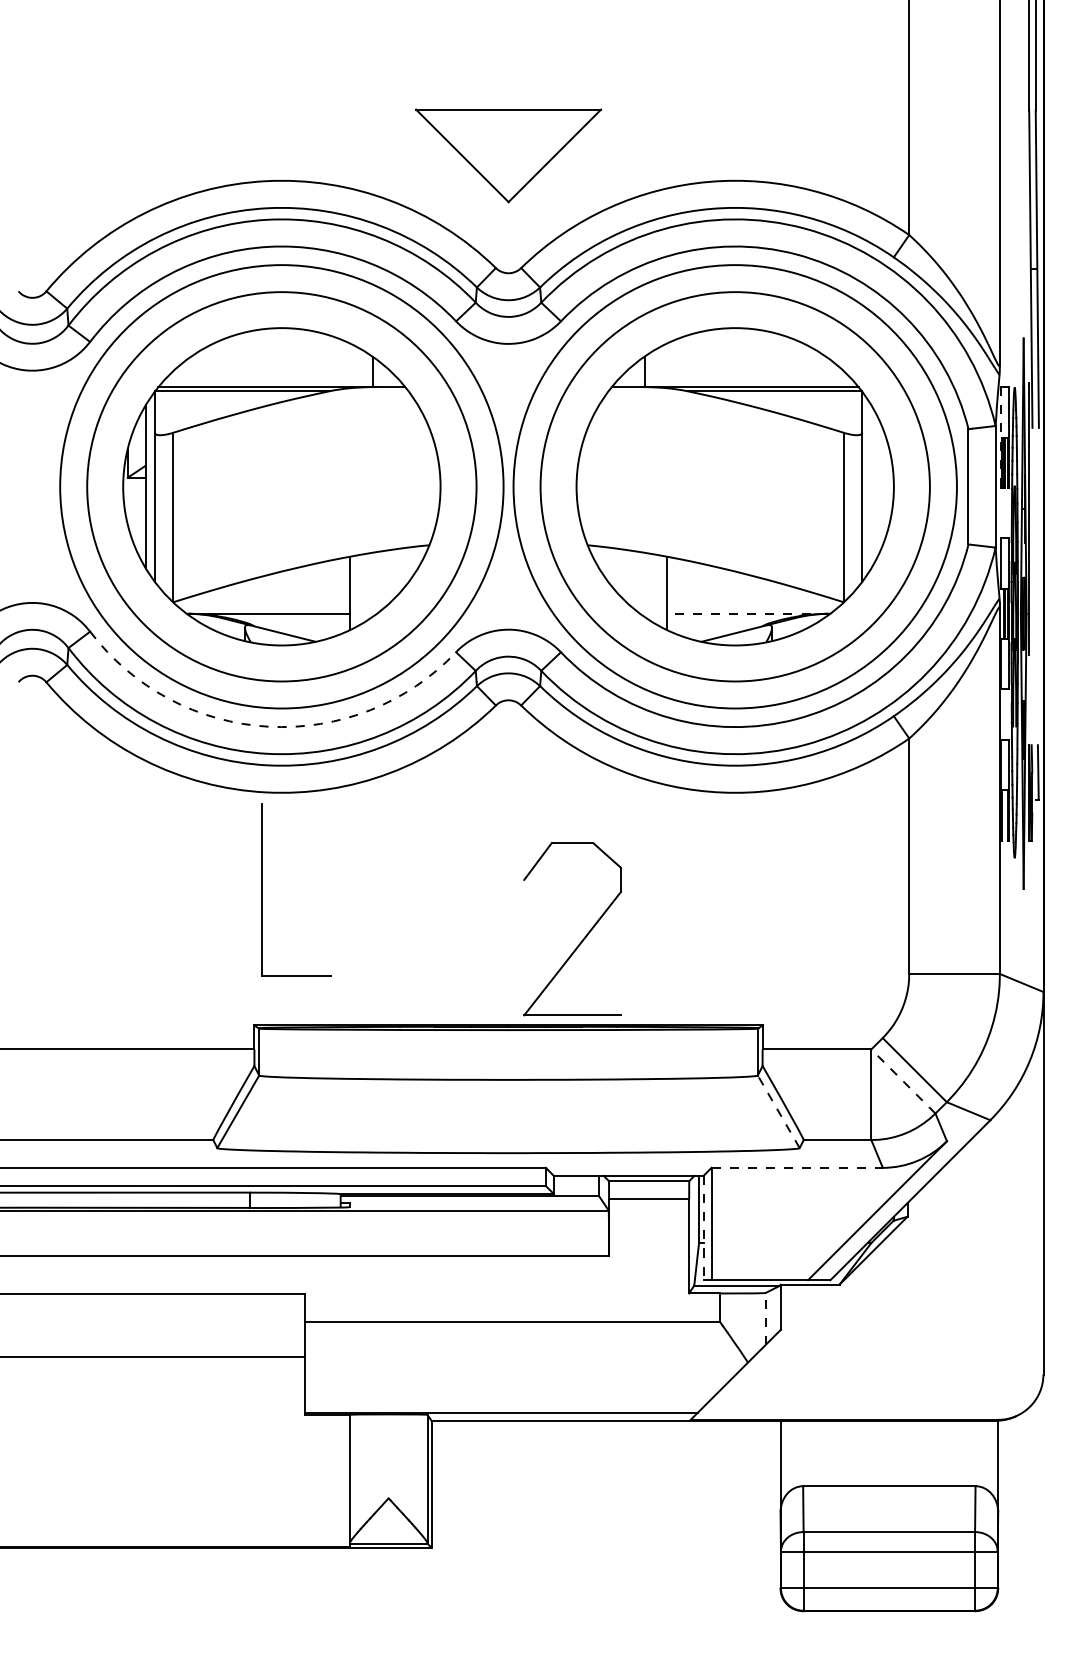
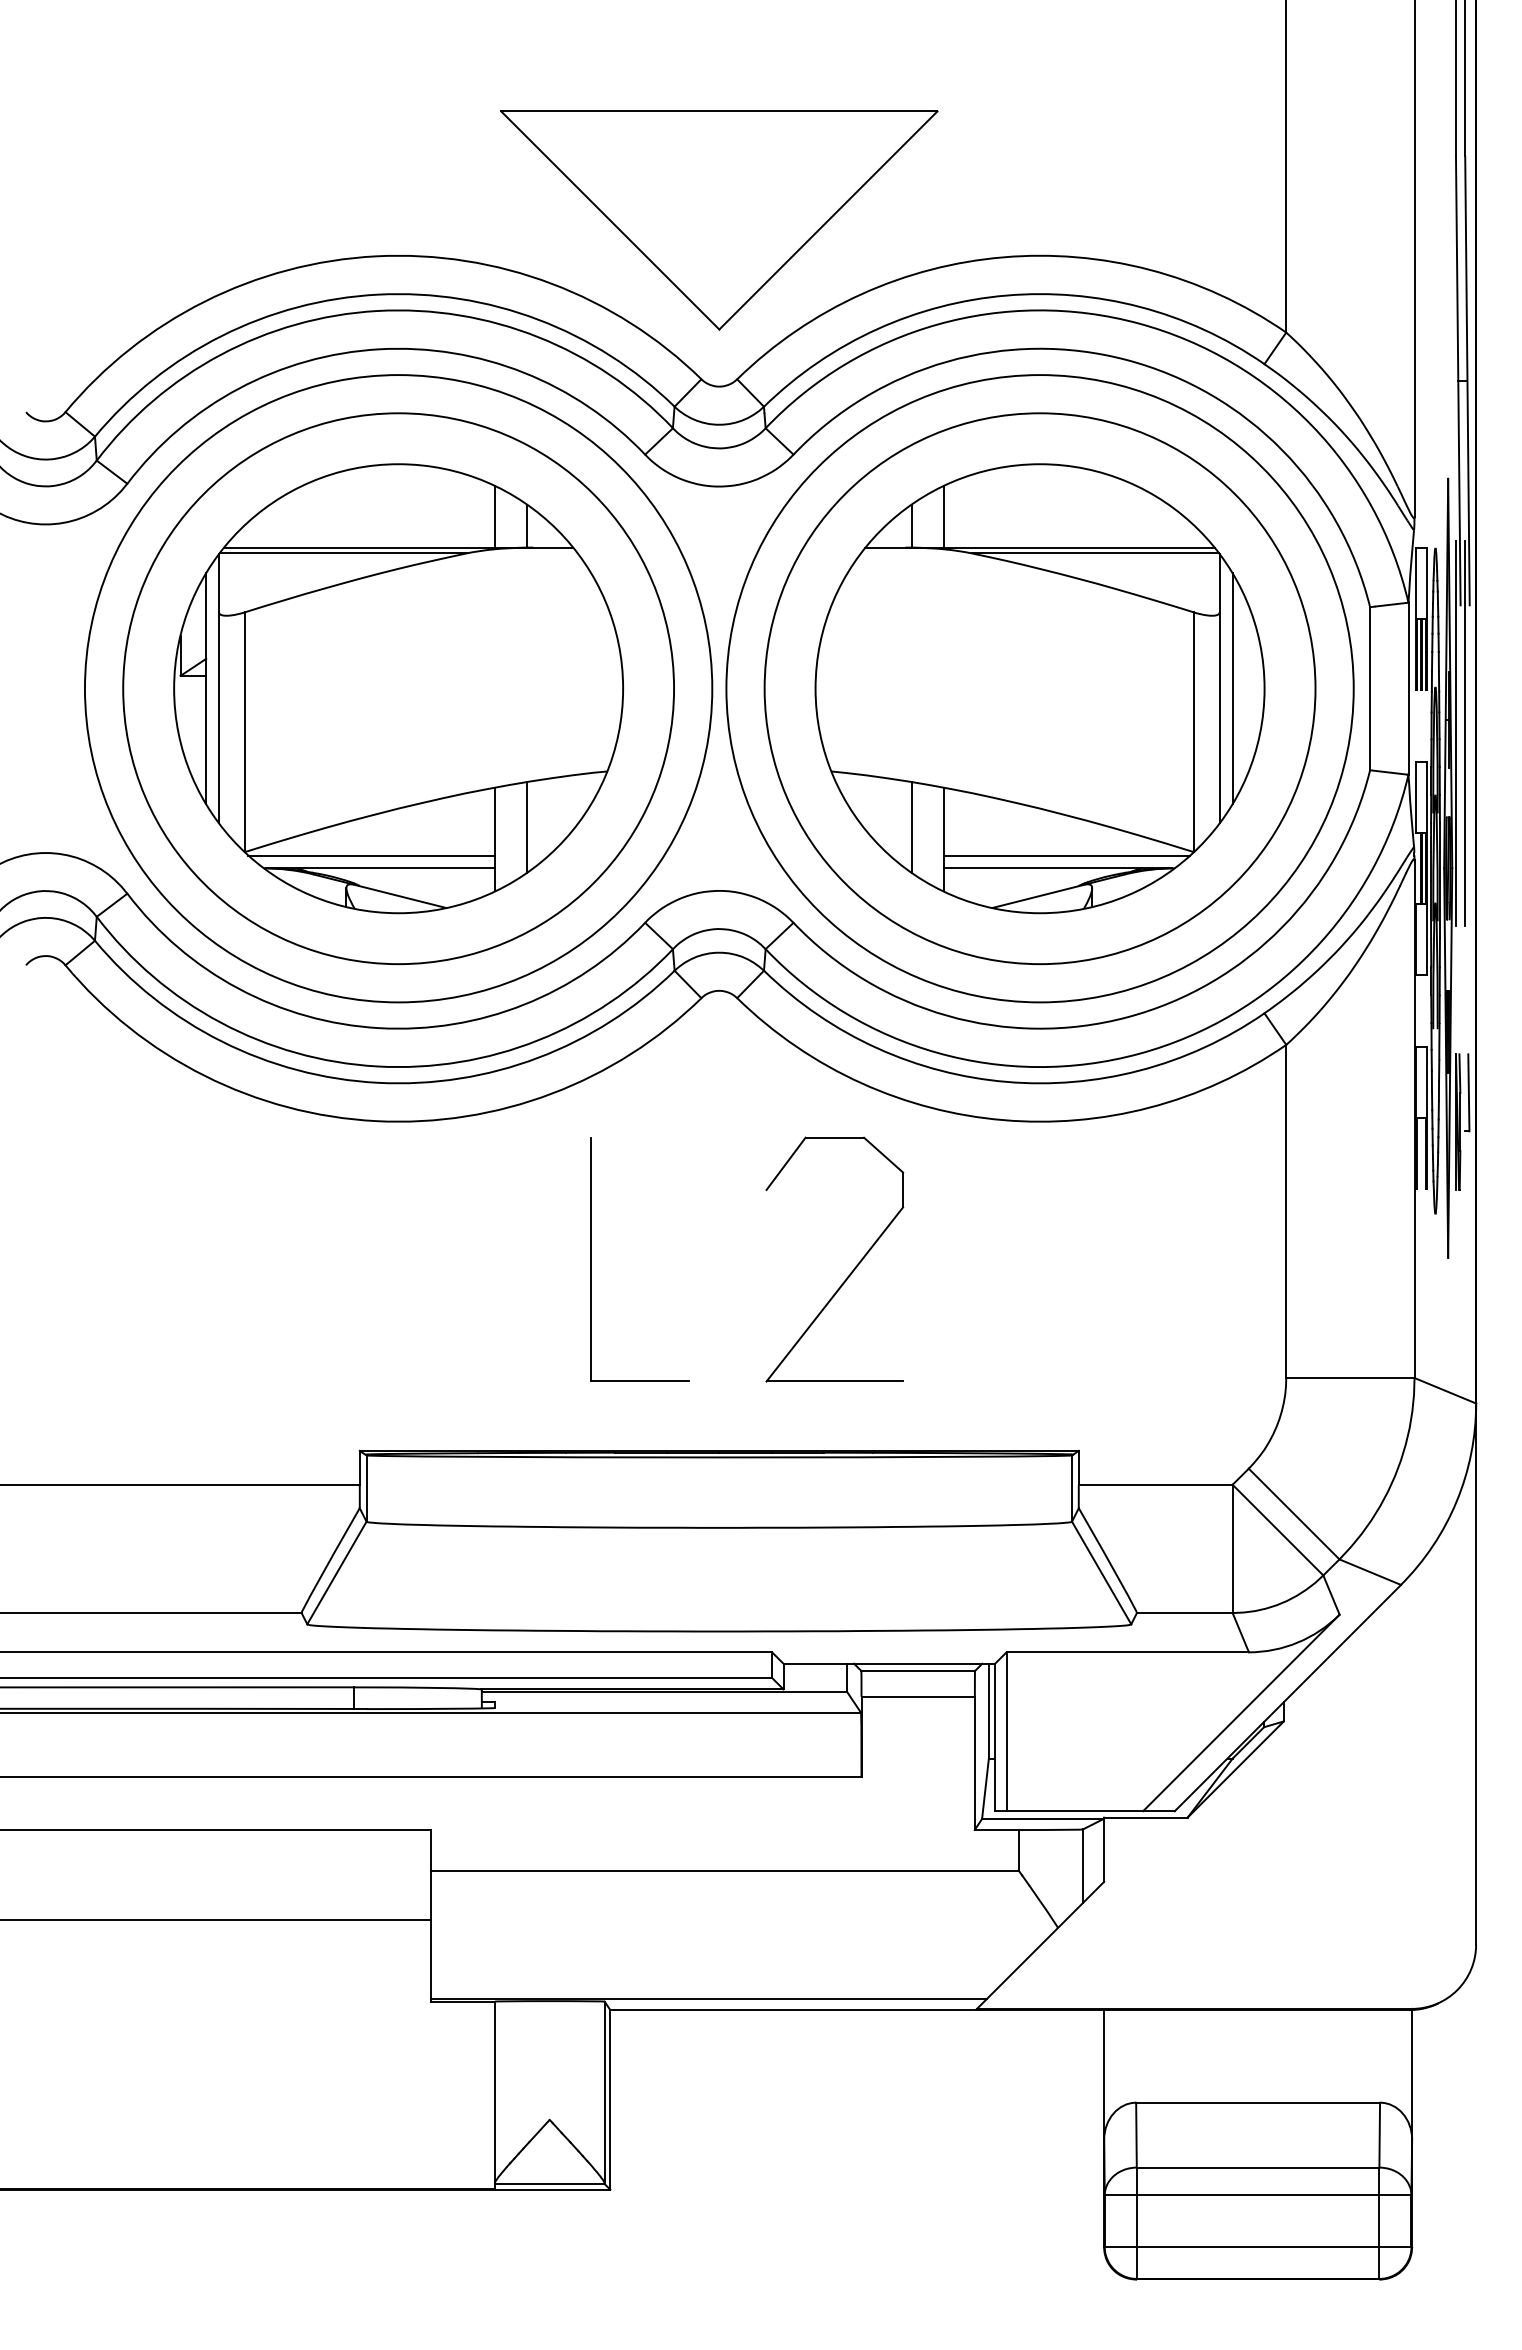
part: (508, 155) -> (719, 220), size x1.67
line: (349, 365) -> (494, 516), added
line: (666, 365) -> (943, 516), added
line: (1000, 437) -> (1415, 619), dashed -> solid
line: (871, 486) -> (1232, 688), added
line: (1035, 518) -> (1465, 733), added
line: (372, 584) -> (526, 827), added
line: (644, 584) -> (911, 827), added
line: (262, 604) -> (371, 855), added
line: (753, 604) -> (1066, 855), added
line: (747, 613) -> (1057, 868), dashed -> solid
arc: (268, 726) -> (379, 1028), dashed -> solid
part: (262, 890) -> (591, 1259), moved
part: (583, 938) -> (850, 1272), moved
line: (903, 1081) -> (1277, 1529), dashed -> solid
line: (778, 1111) -> (1101, 1572), dashed -> solid
line: (797, 1167) -> (1128, 1652), dashed -> solid
line: (703, 1228) -> (995, 1737), dashed -> solid
line: (765, 1319) -> (1082, 1866), dashed -> solid

